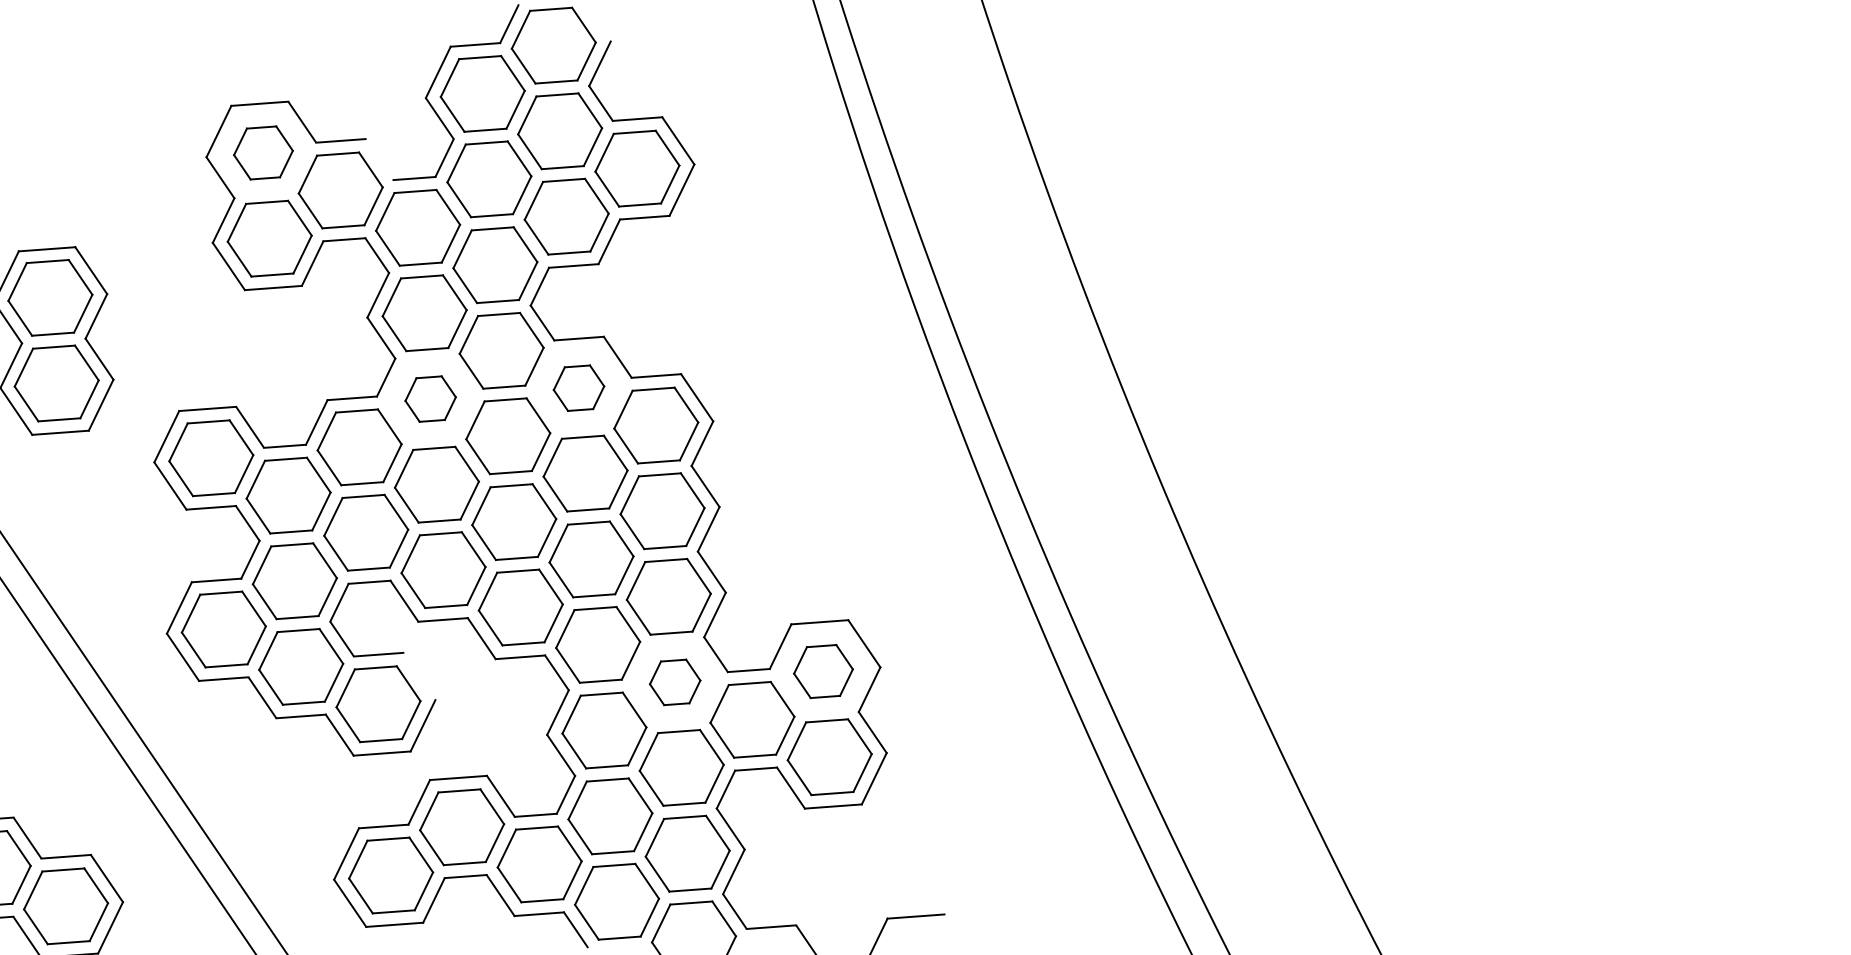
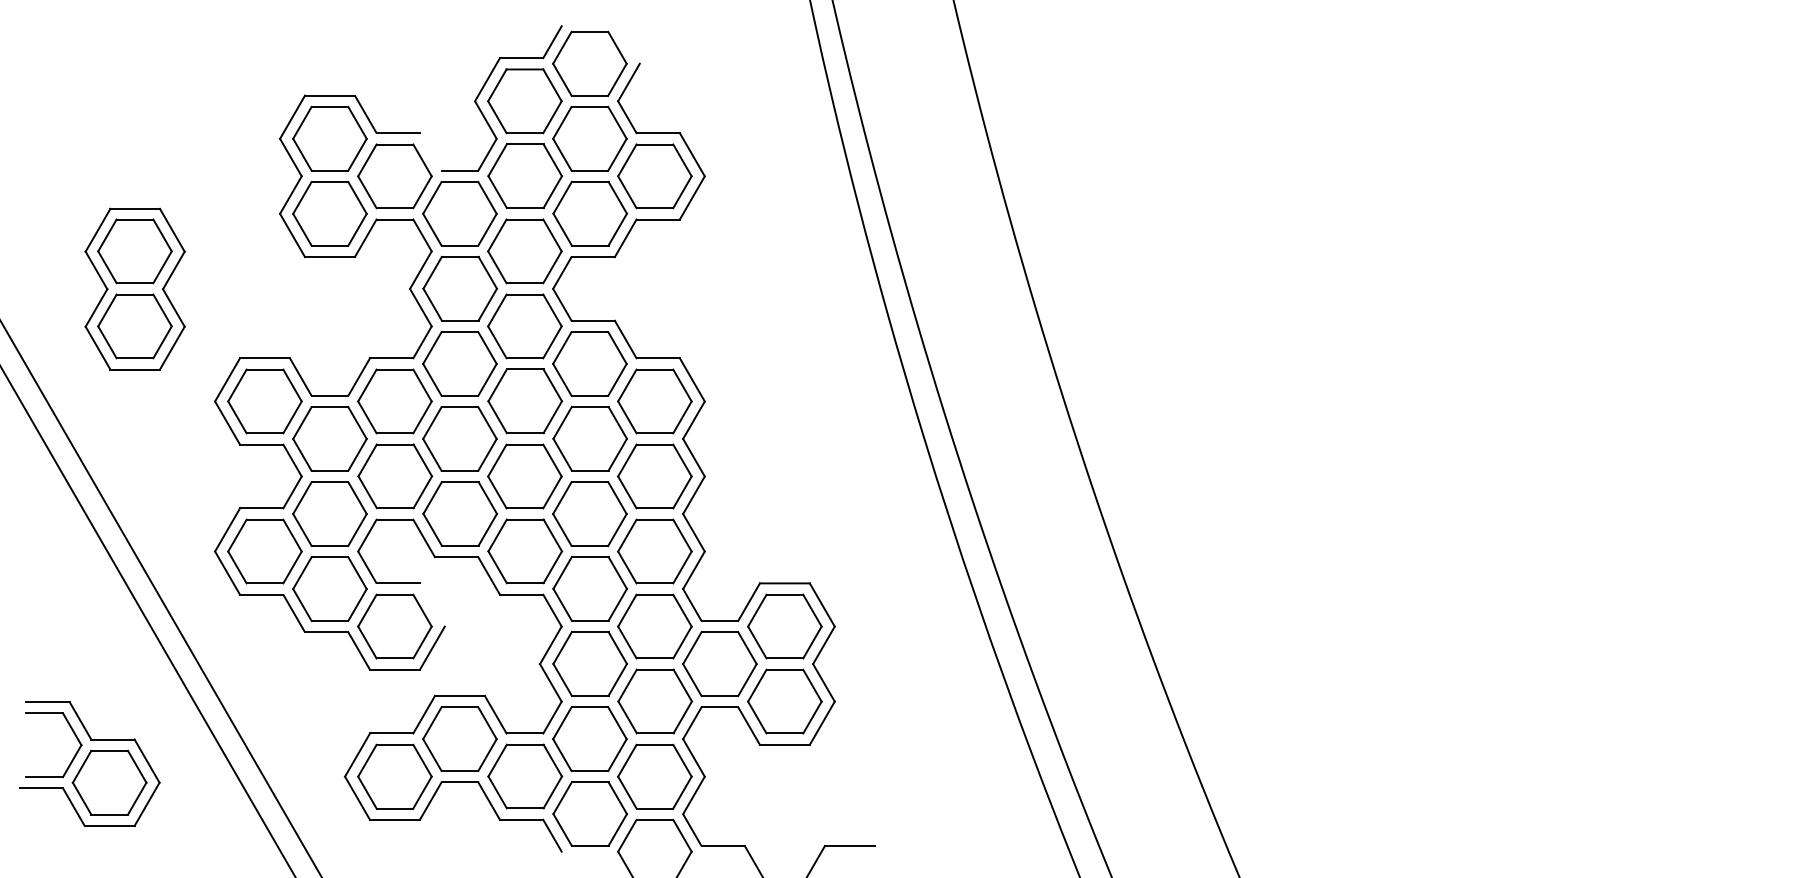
part: (262, 152) -> (329, 138), size x1.43
part: (578, 387) -> (589, 363), size x1.67
part: (430, 398) -> (459, 363), size x1.67
part: (823, 671) -> (784, 626), size x1.43
part: (674, 682) -> (654, 626), size x1.67

